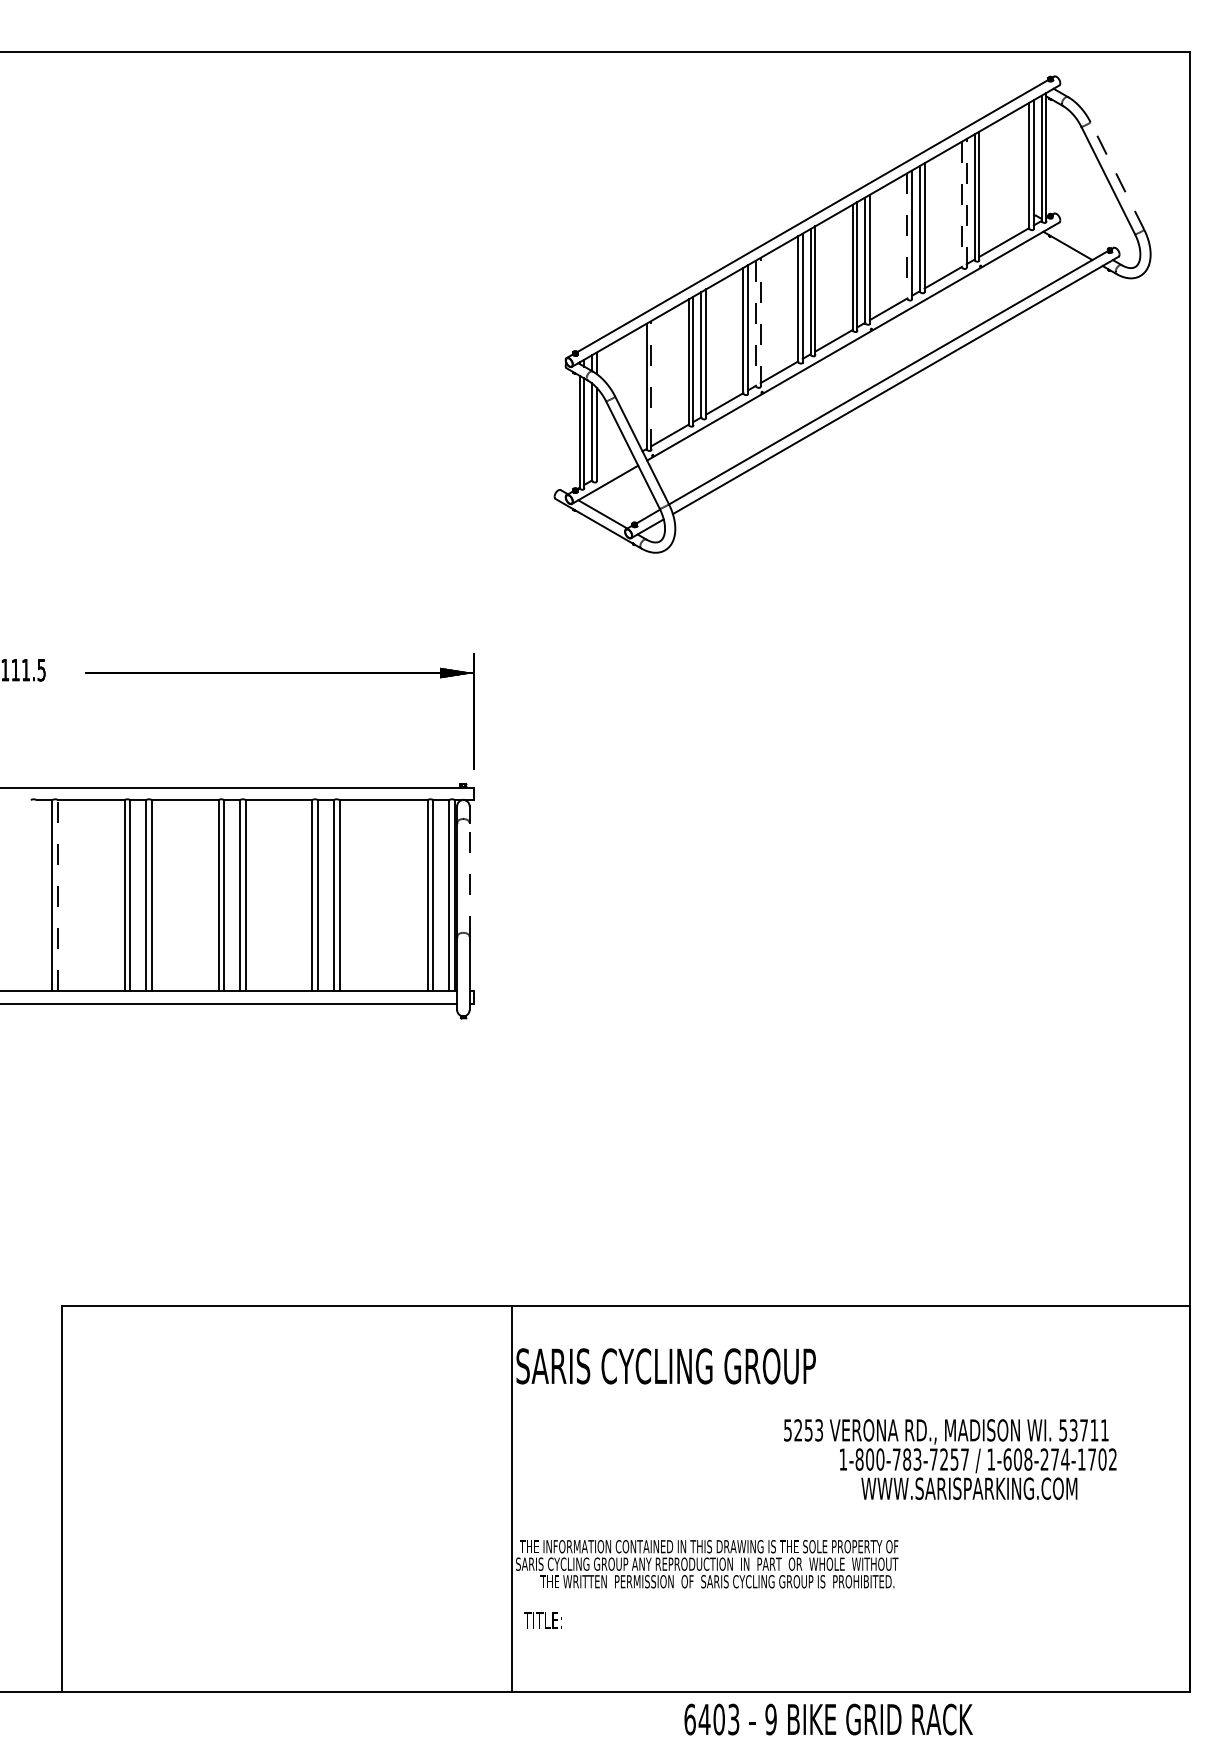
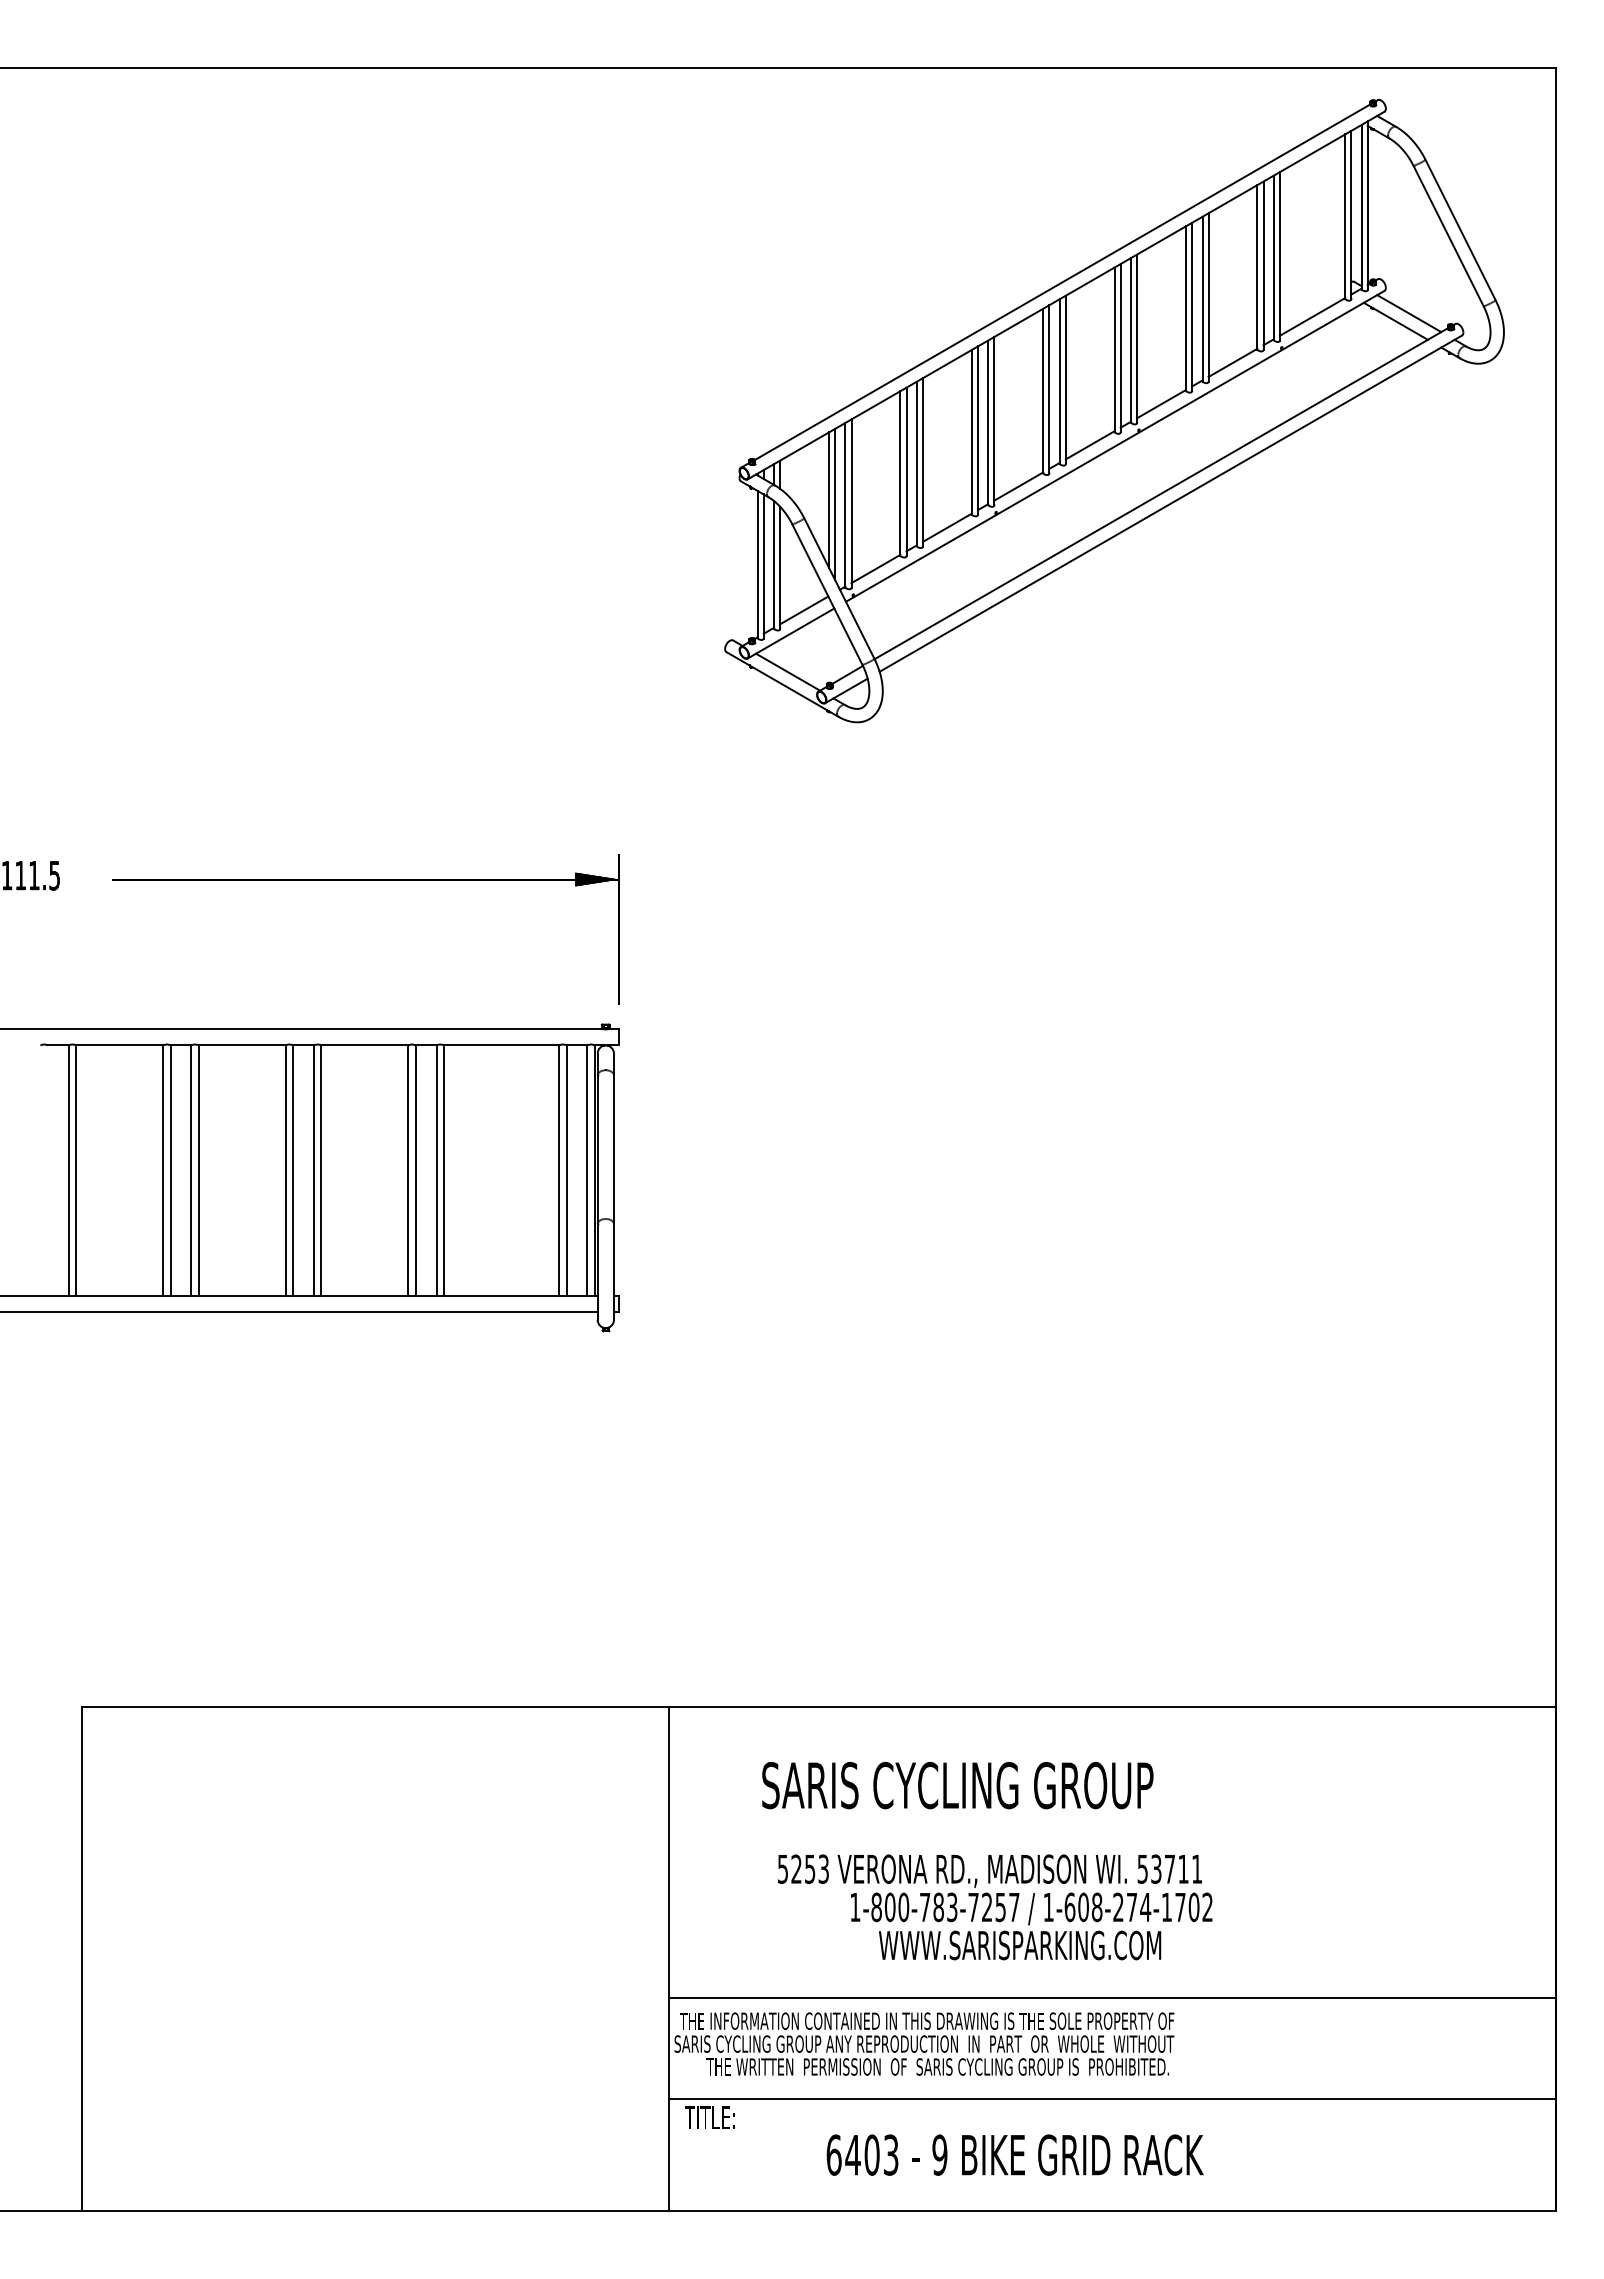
line: (1117, 175) -> (1460, 229), dashed -> solid
line: (966, 203) -> (1263, 265), dashed -> solid
line: (962, 204) -> (1257, 267), dashed -> solid
line: (907, 236) -> (1186, 309), dashed -> solid
line: (1078, 239) -> (1409, 313), added
line: (760, 321) -> (994, 420), dashed -> solid
line: (756, 324) -> (988, 423), dashed -> solid
line: (634, 382) -> (829, 499), added
line: (651, 385) -> (851, 503), dashed -> solid
line: (639, 386) -> (835, 504), added
line: (615, 467) -> (804, 610), added
line: (469, 879) -> (613, 1149), dashed -> solid
line: (58, 894) -> (76, 1169), dashed -> solid
text: (665, 1366) -> (957, 1785), moved
text: (950, 1459) -> (995, 1907), moved
line: (851, 1528) -> (1112, 1997), added
line: (851, 1606) -> (1112, 2099), added
text: (828, 1719) -> (1014, 2154), moved

